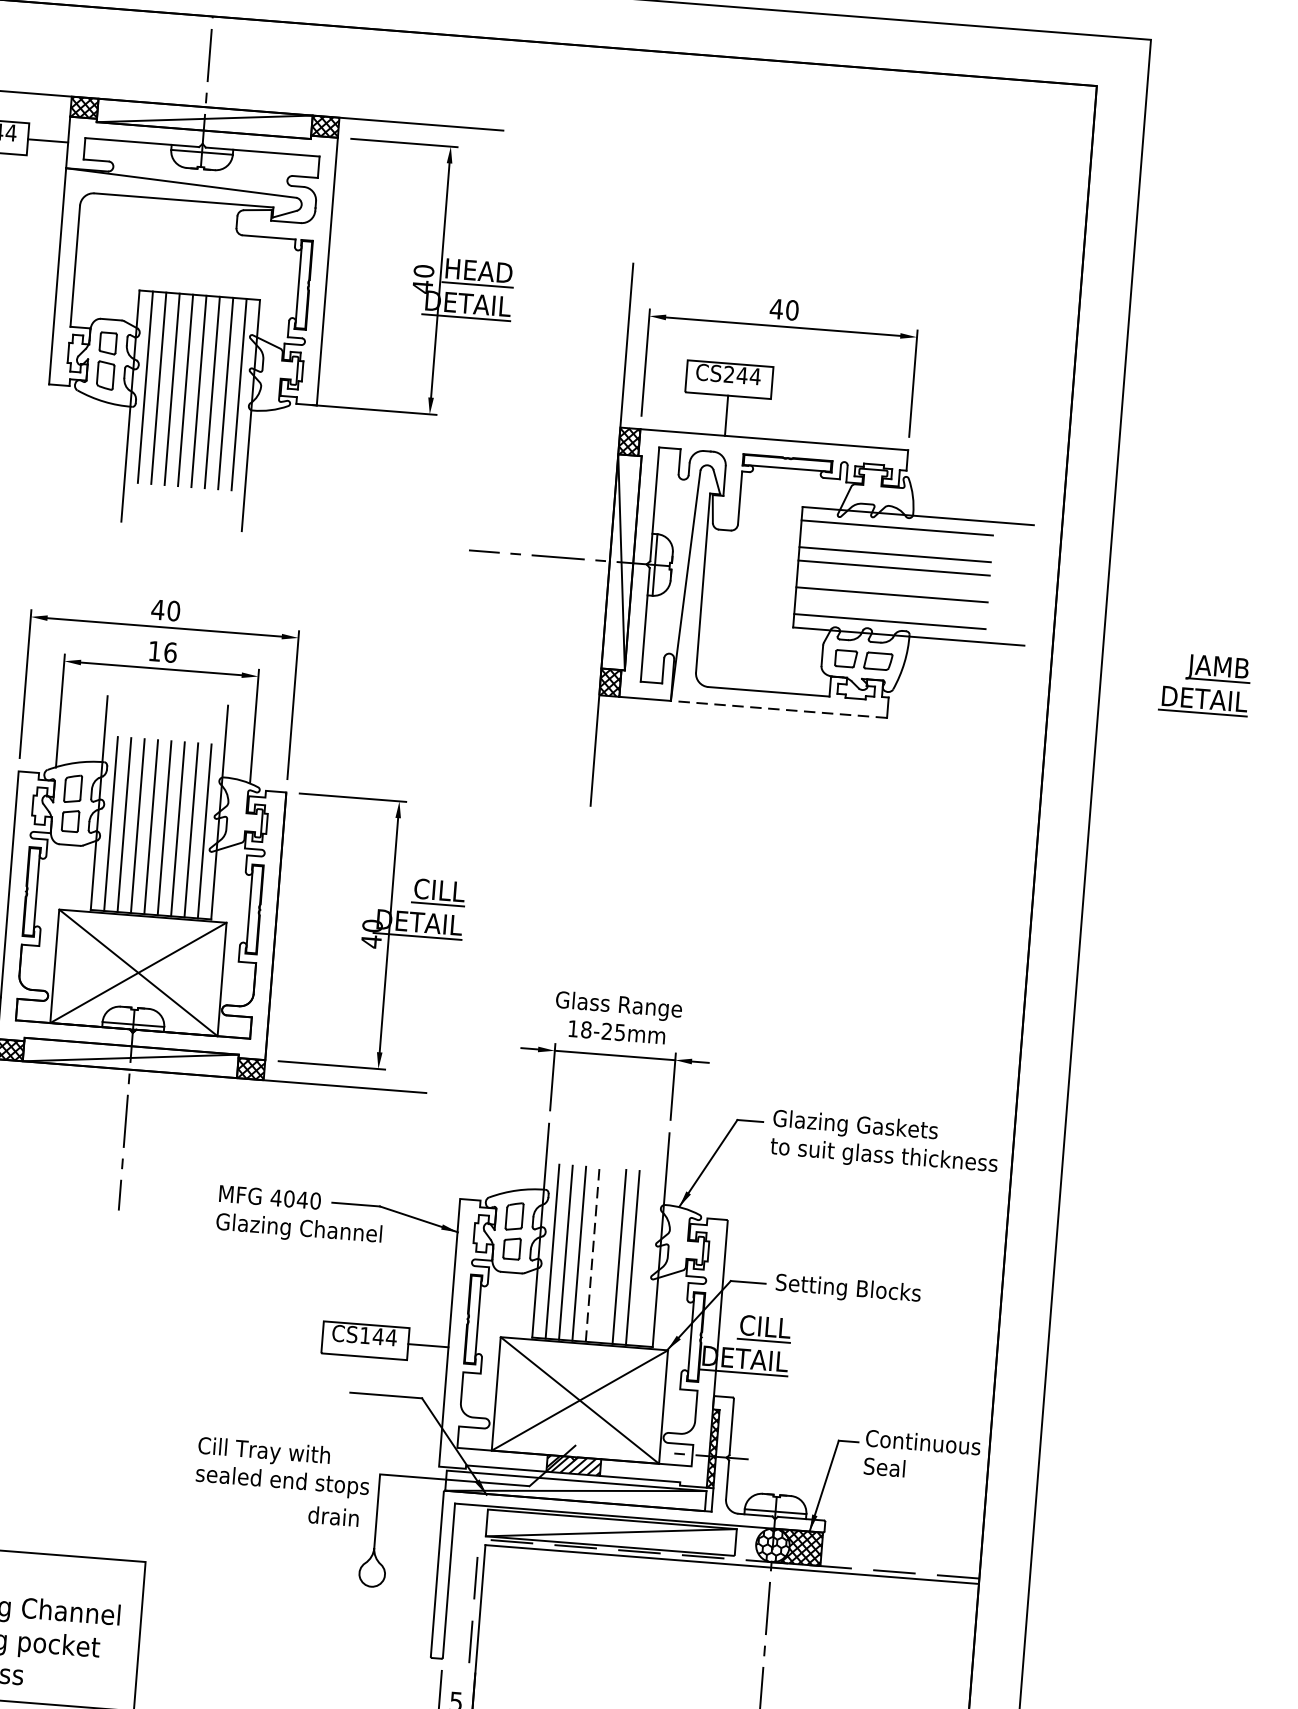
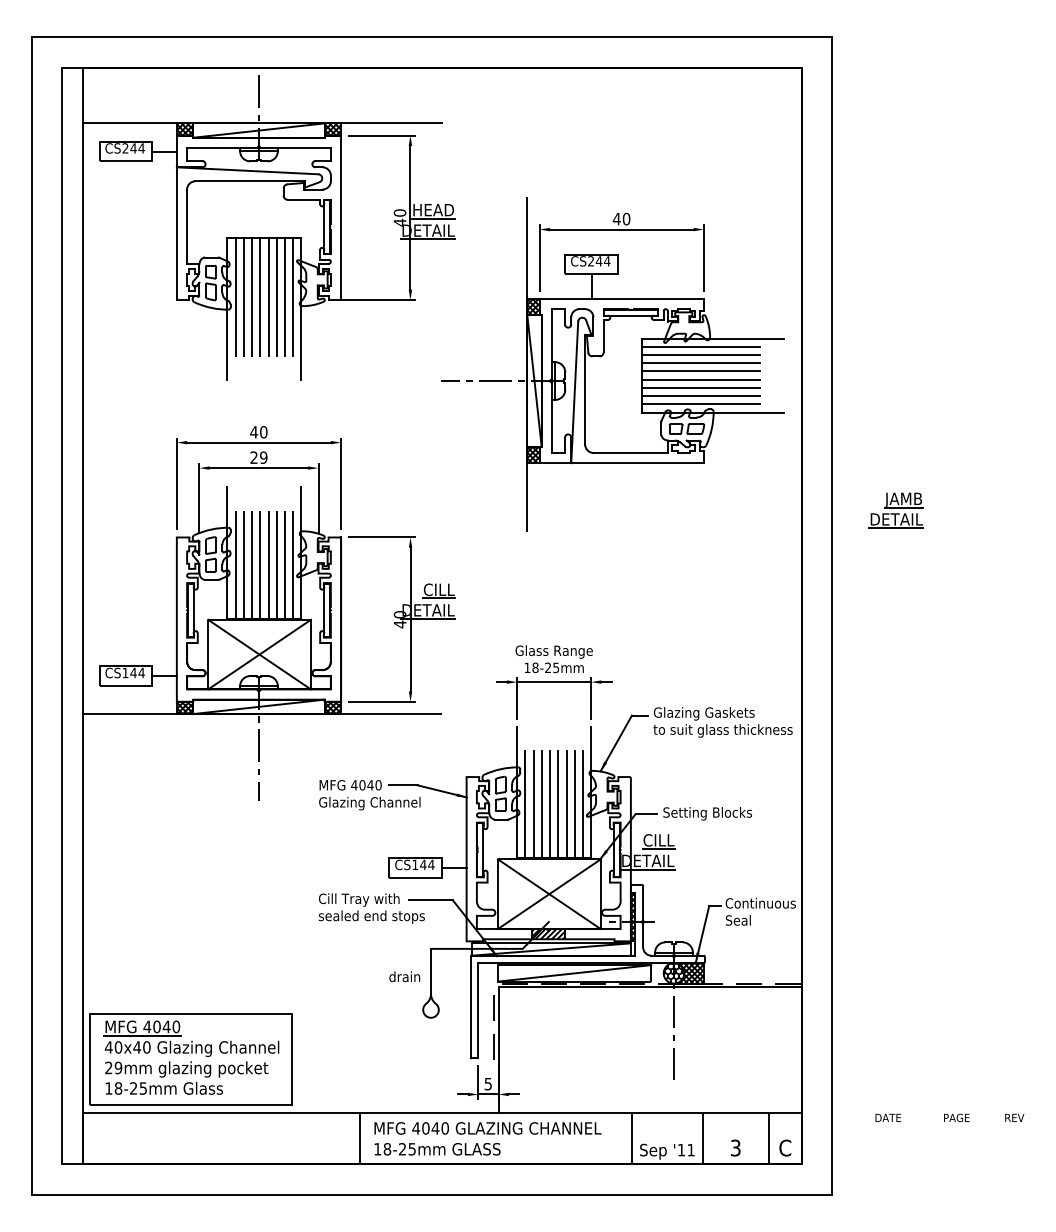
line: (895, 542) -> (700, 355), added
line: (892, 581) -> (700, 379), added
line: (890, 608) -> (700, 396), added
text: (161, 651) -> (258, 457), 16 -> 29
part: (1203, 684) -> (895, 510), moved
line: (778, 709) -> (637, 463), dashed -> solid
line: (593, 1254) -> (550, 804), dashed -> solid
line: (606, 1255) -> (558, 804), added
line: (645, 1258) -> (582, 804), added
text: (283, 1467) -> (371, 908), moved

